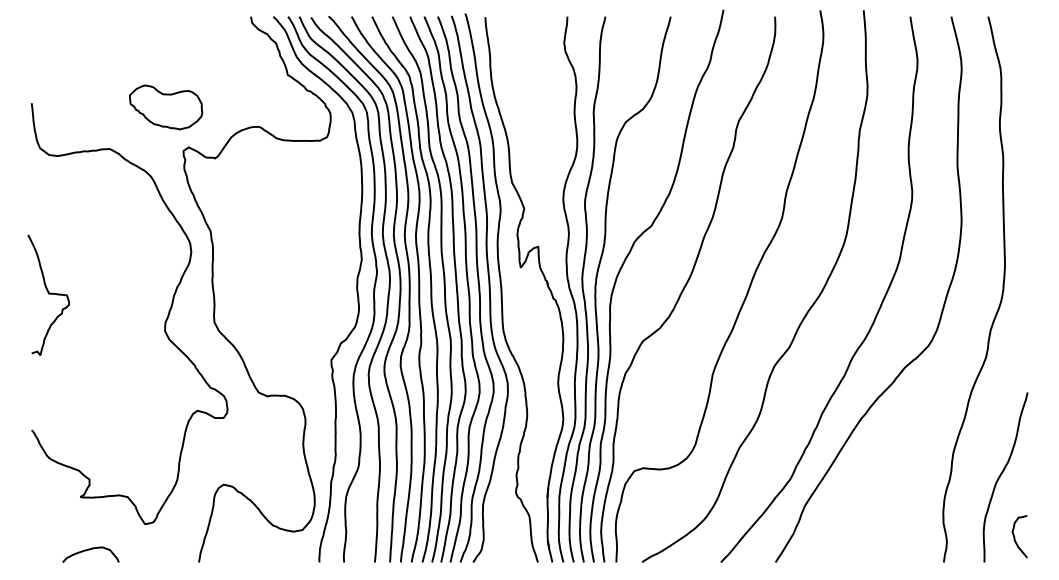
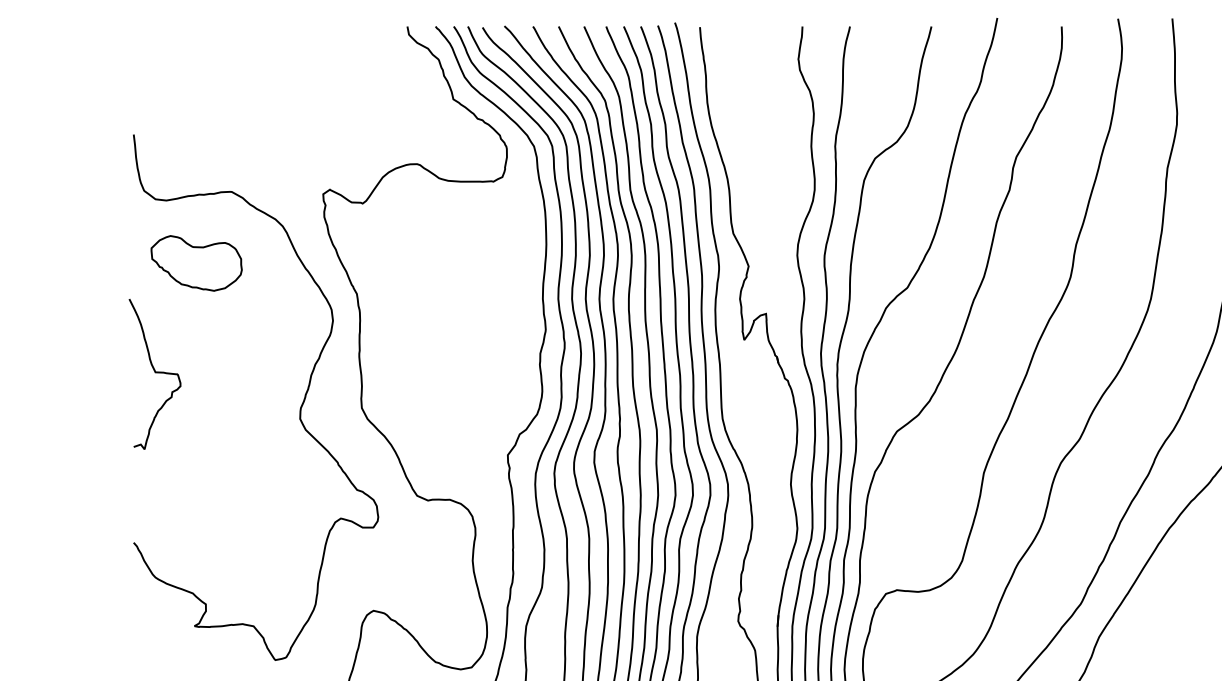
part: (166, 107) -> (197, 263), moved

